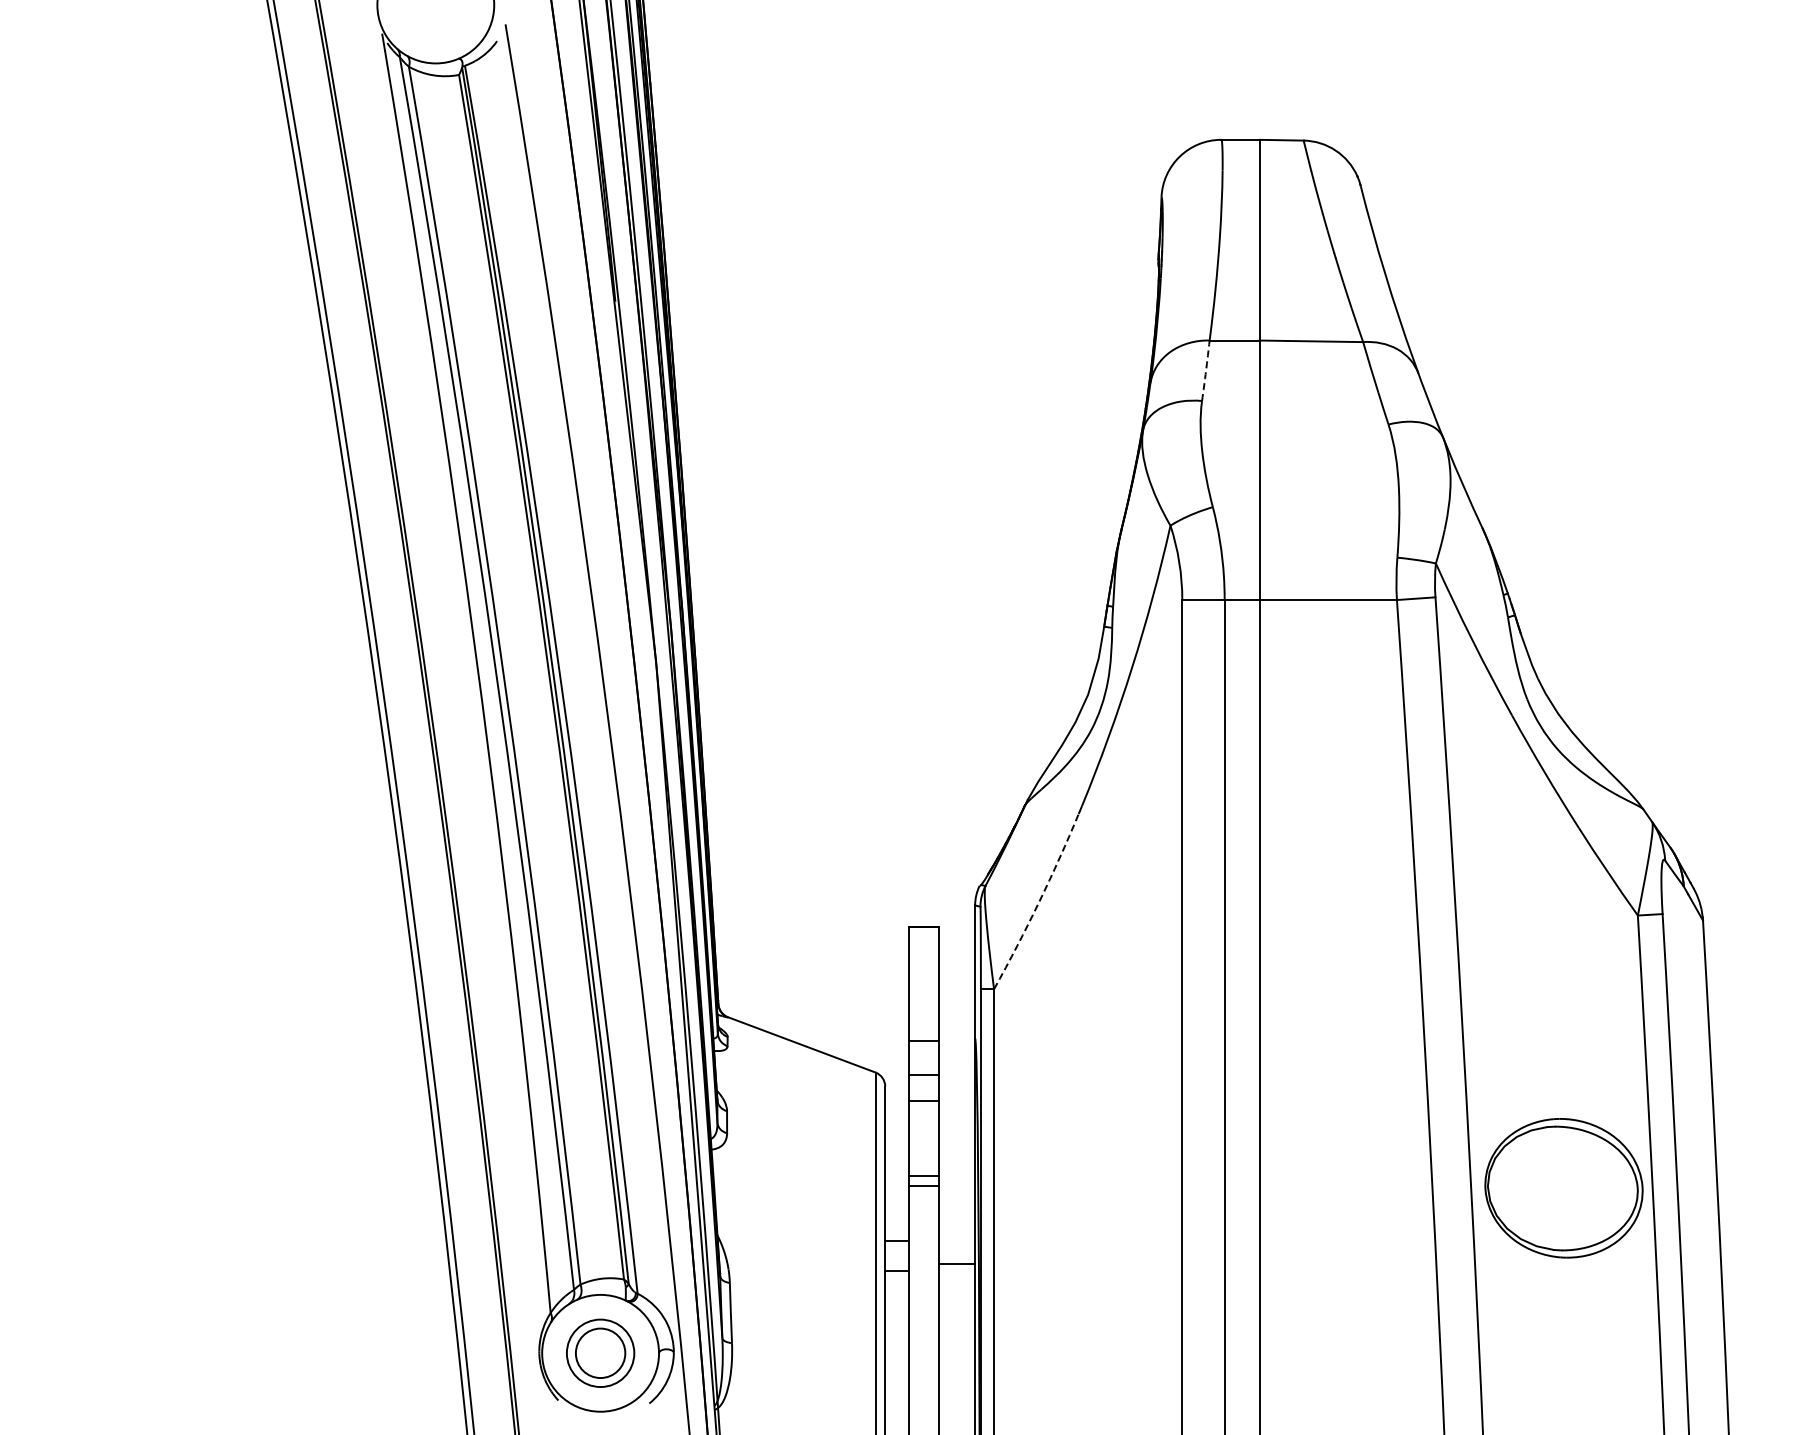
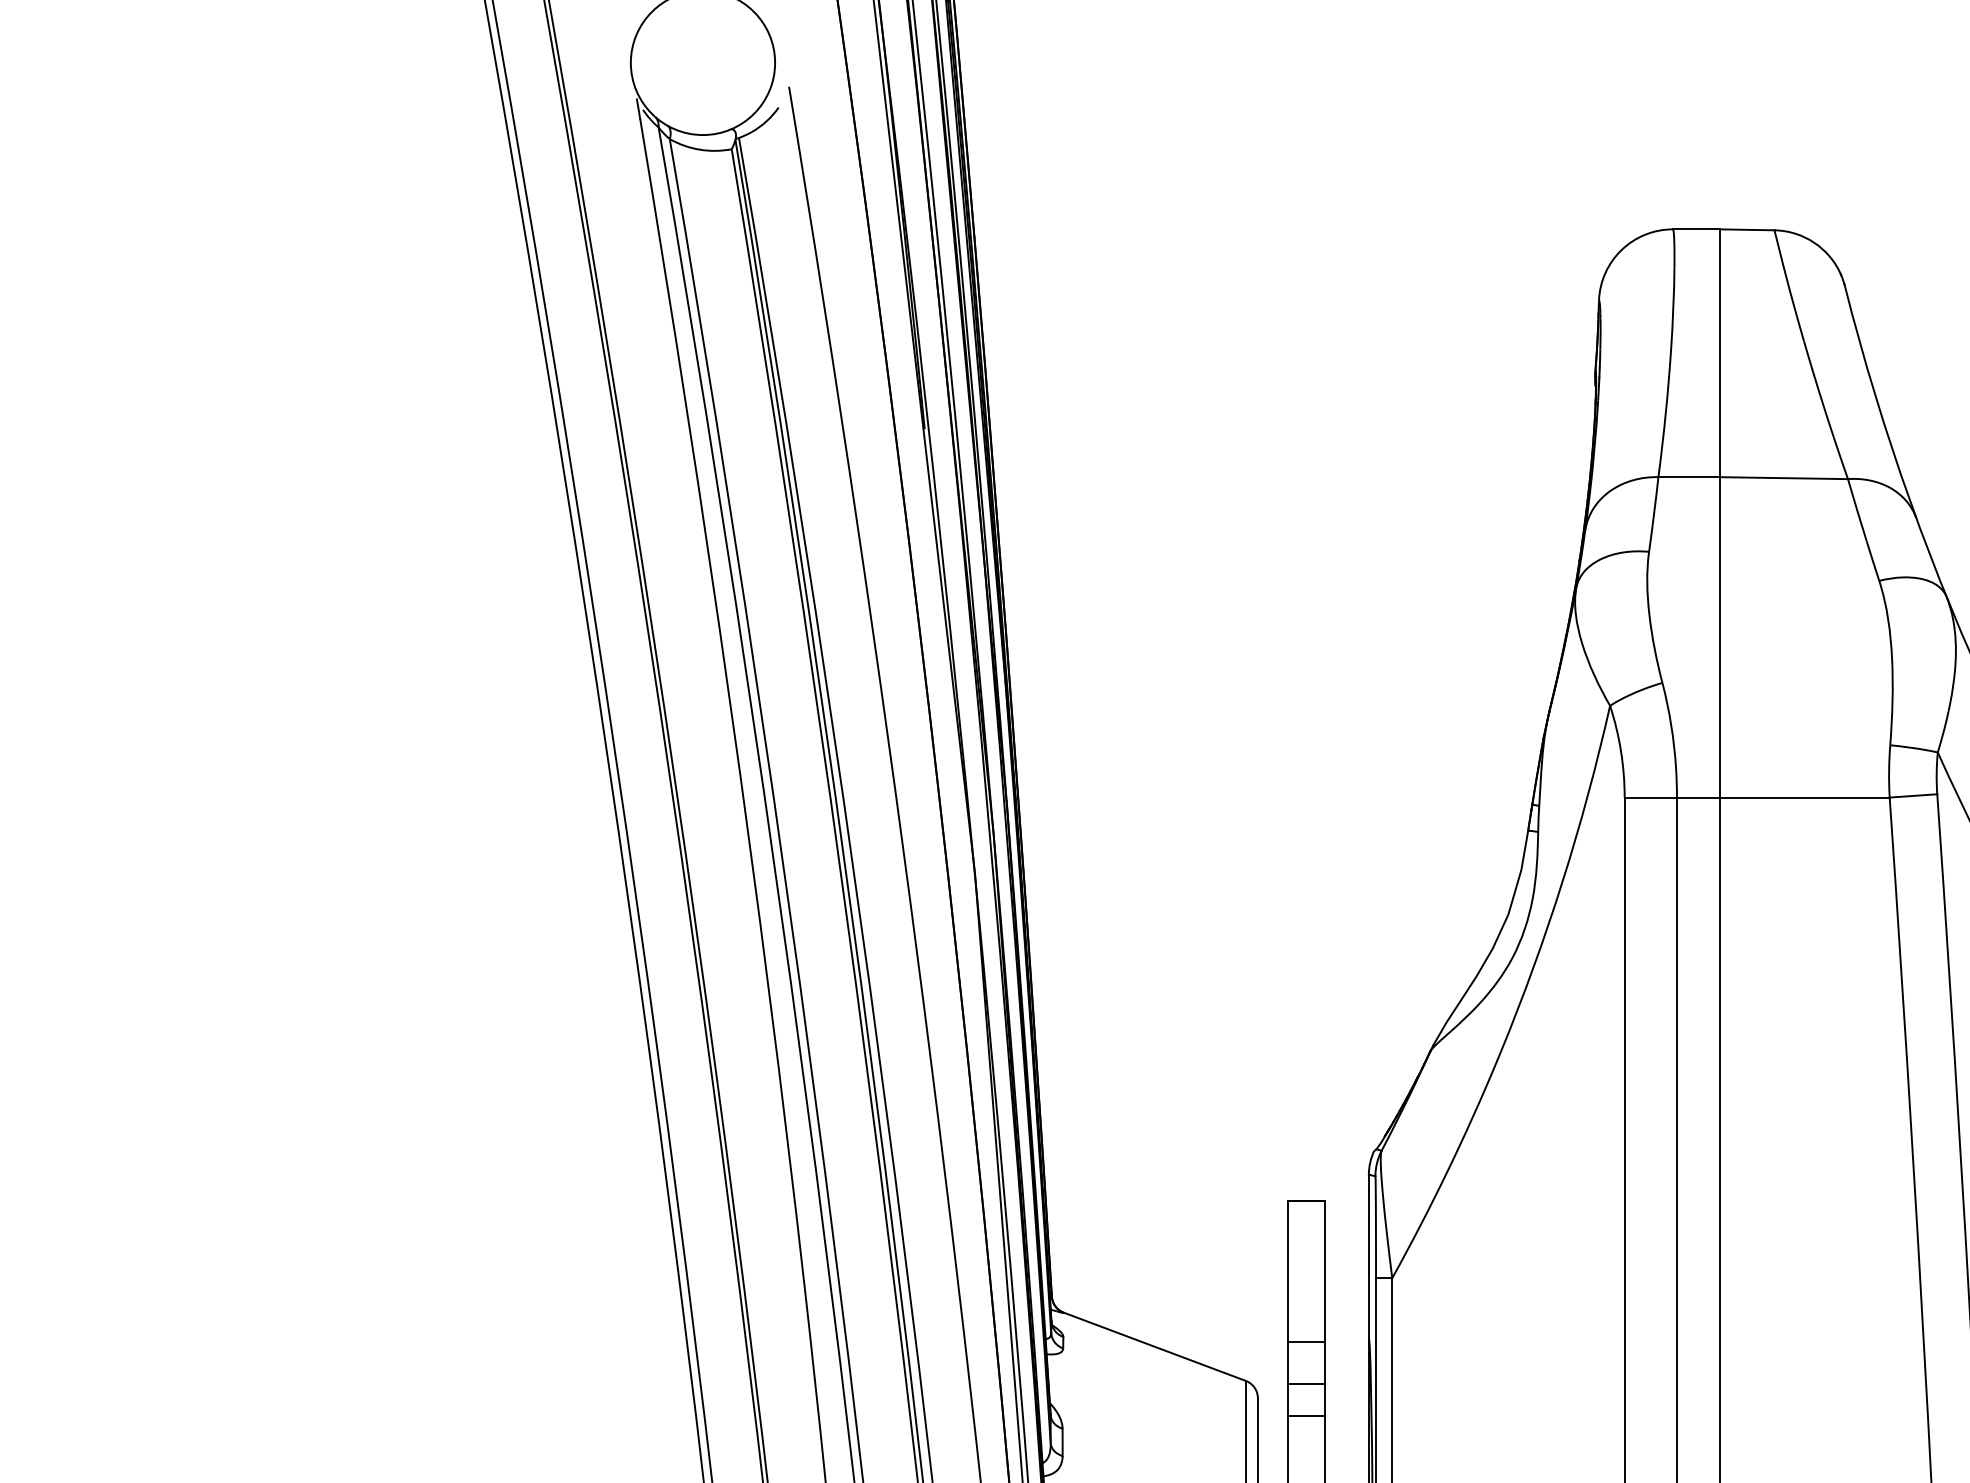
arc: (1206, 370) -> (1654, 514), dashed -> solid
arc: (1039, 902) -> (1448, 1171), dashed -> solid

